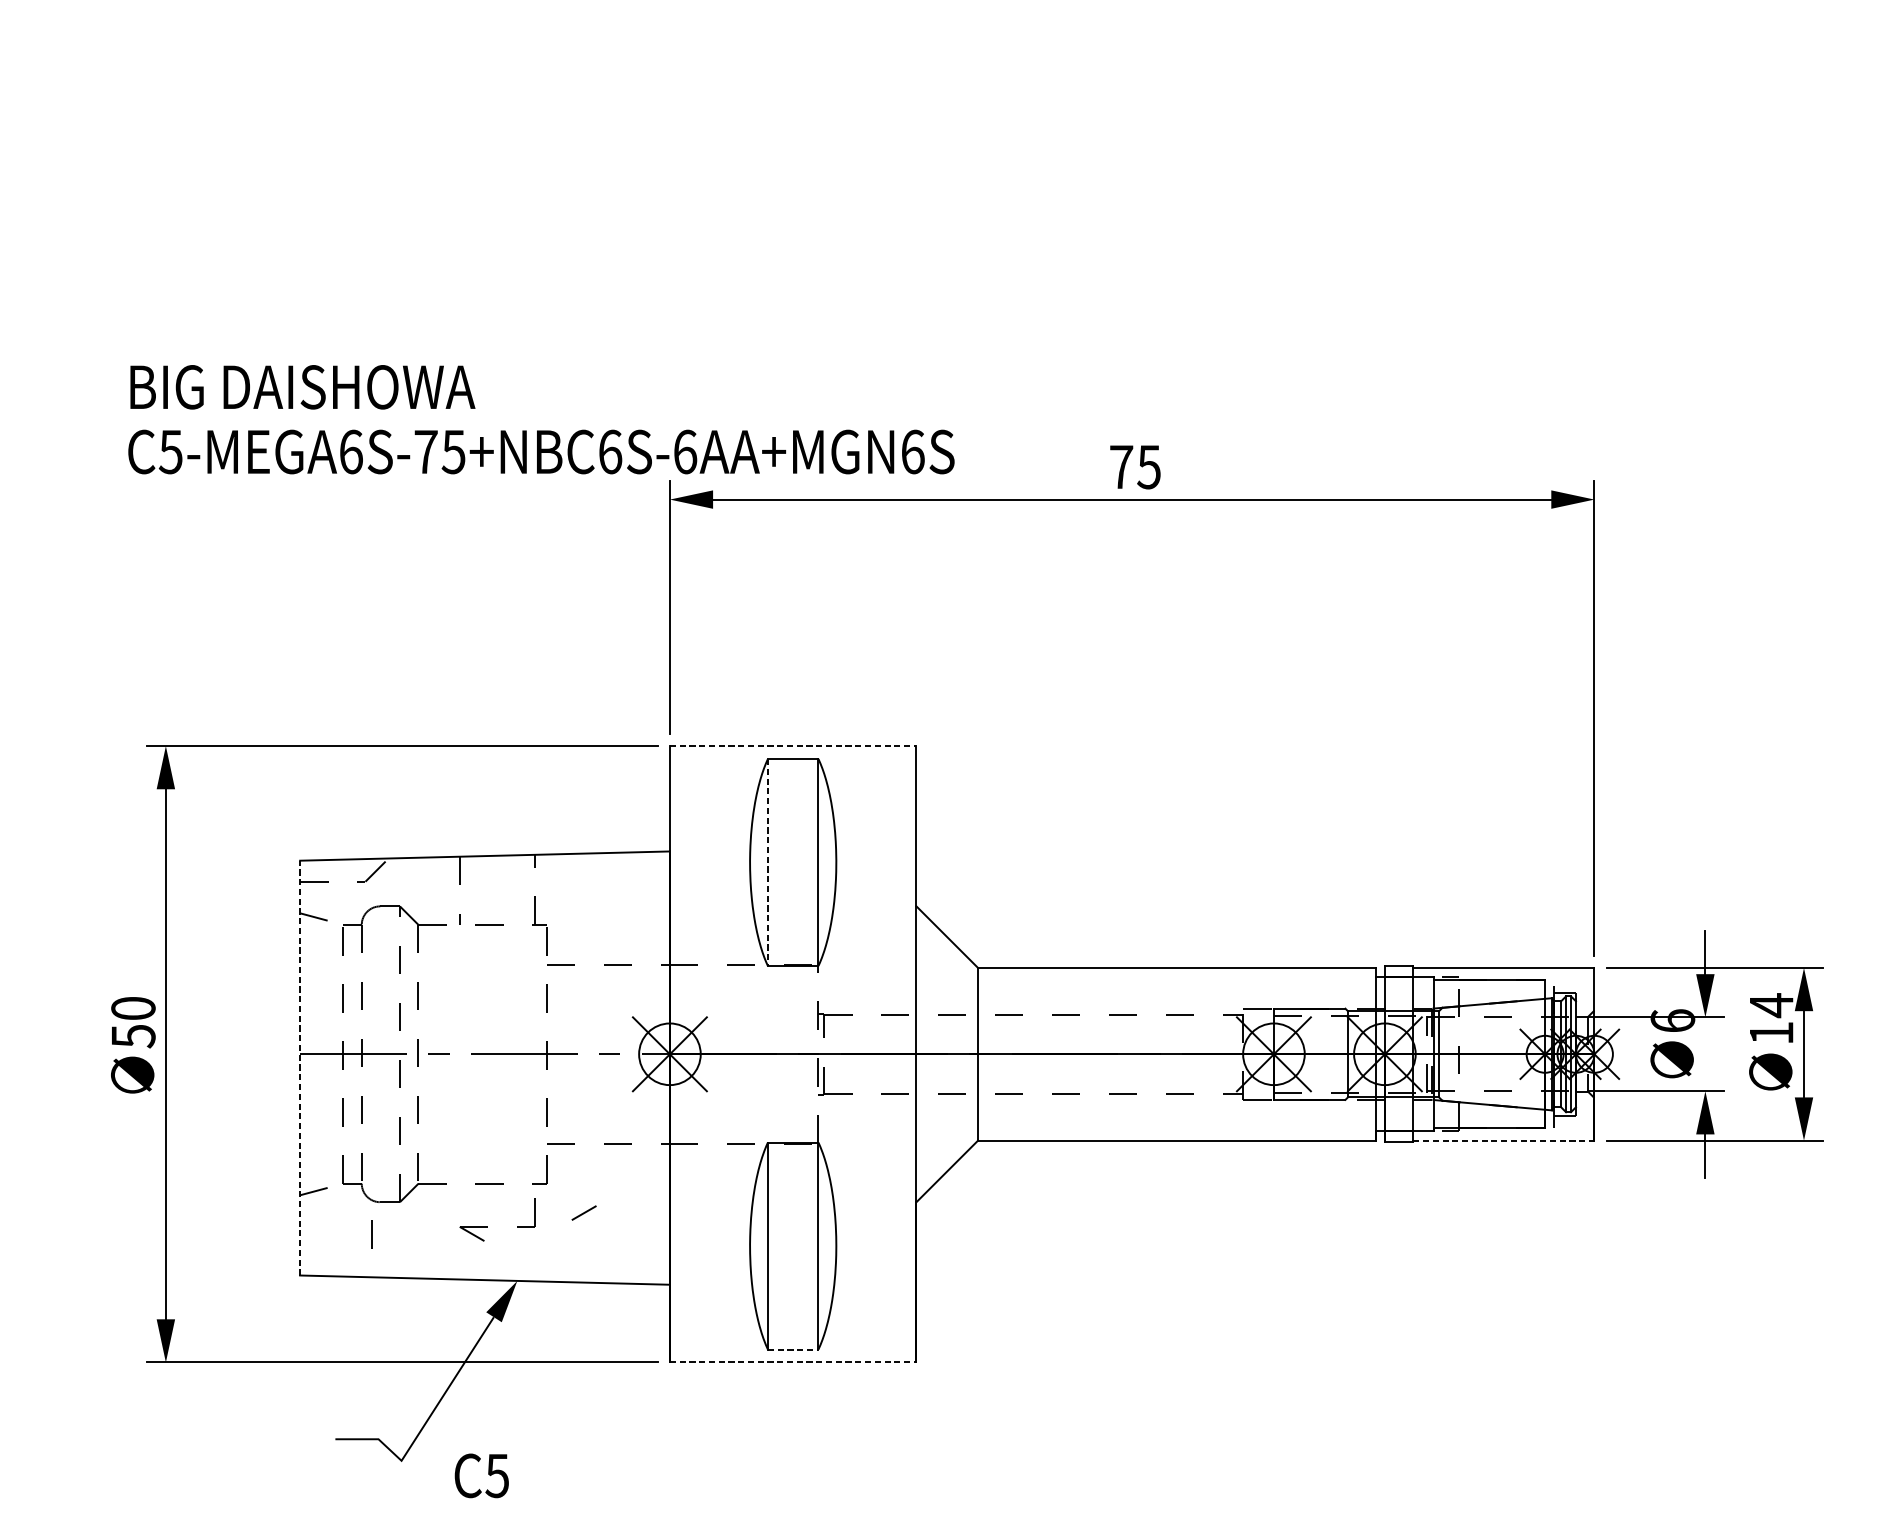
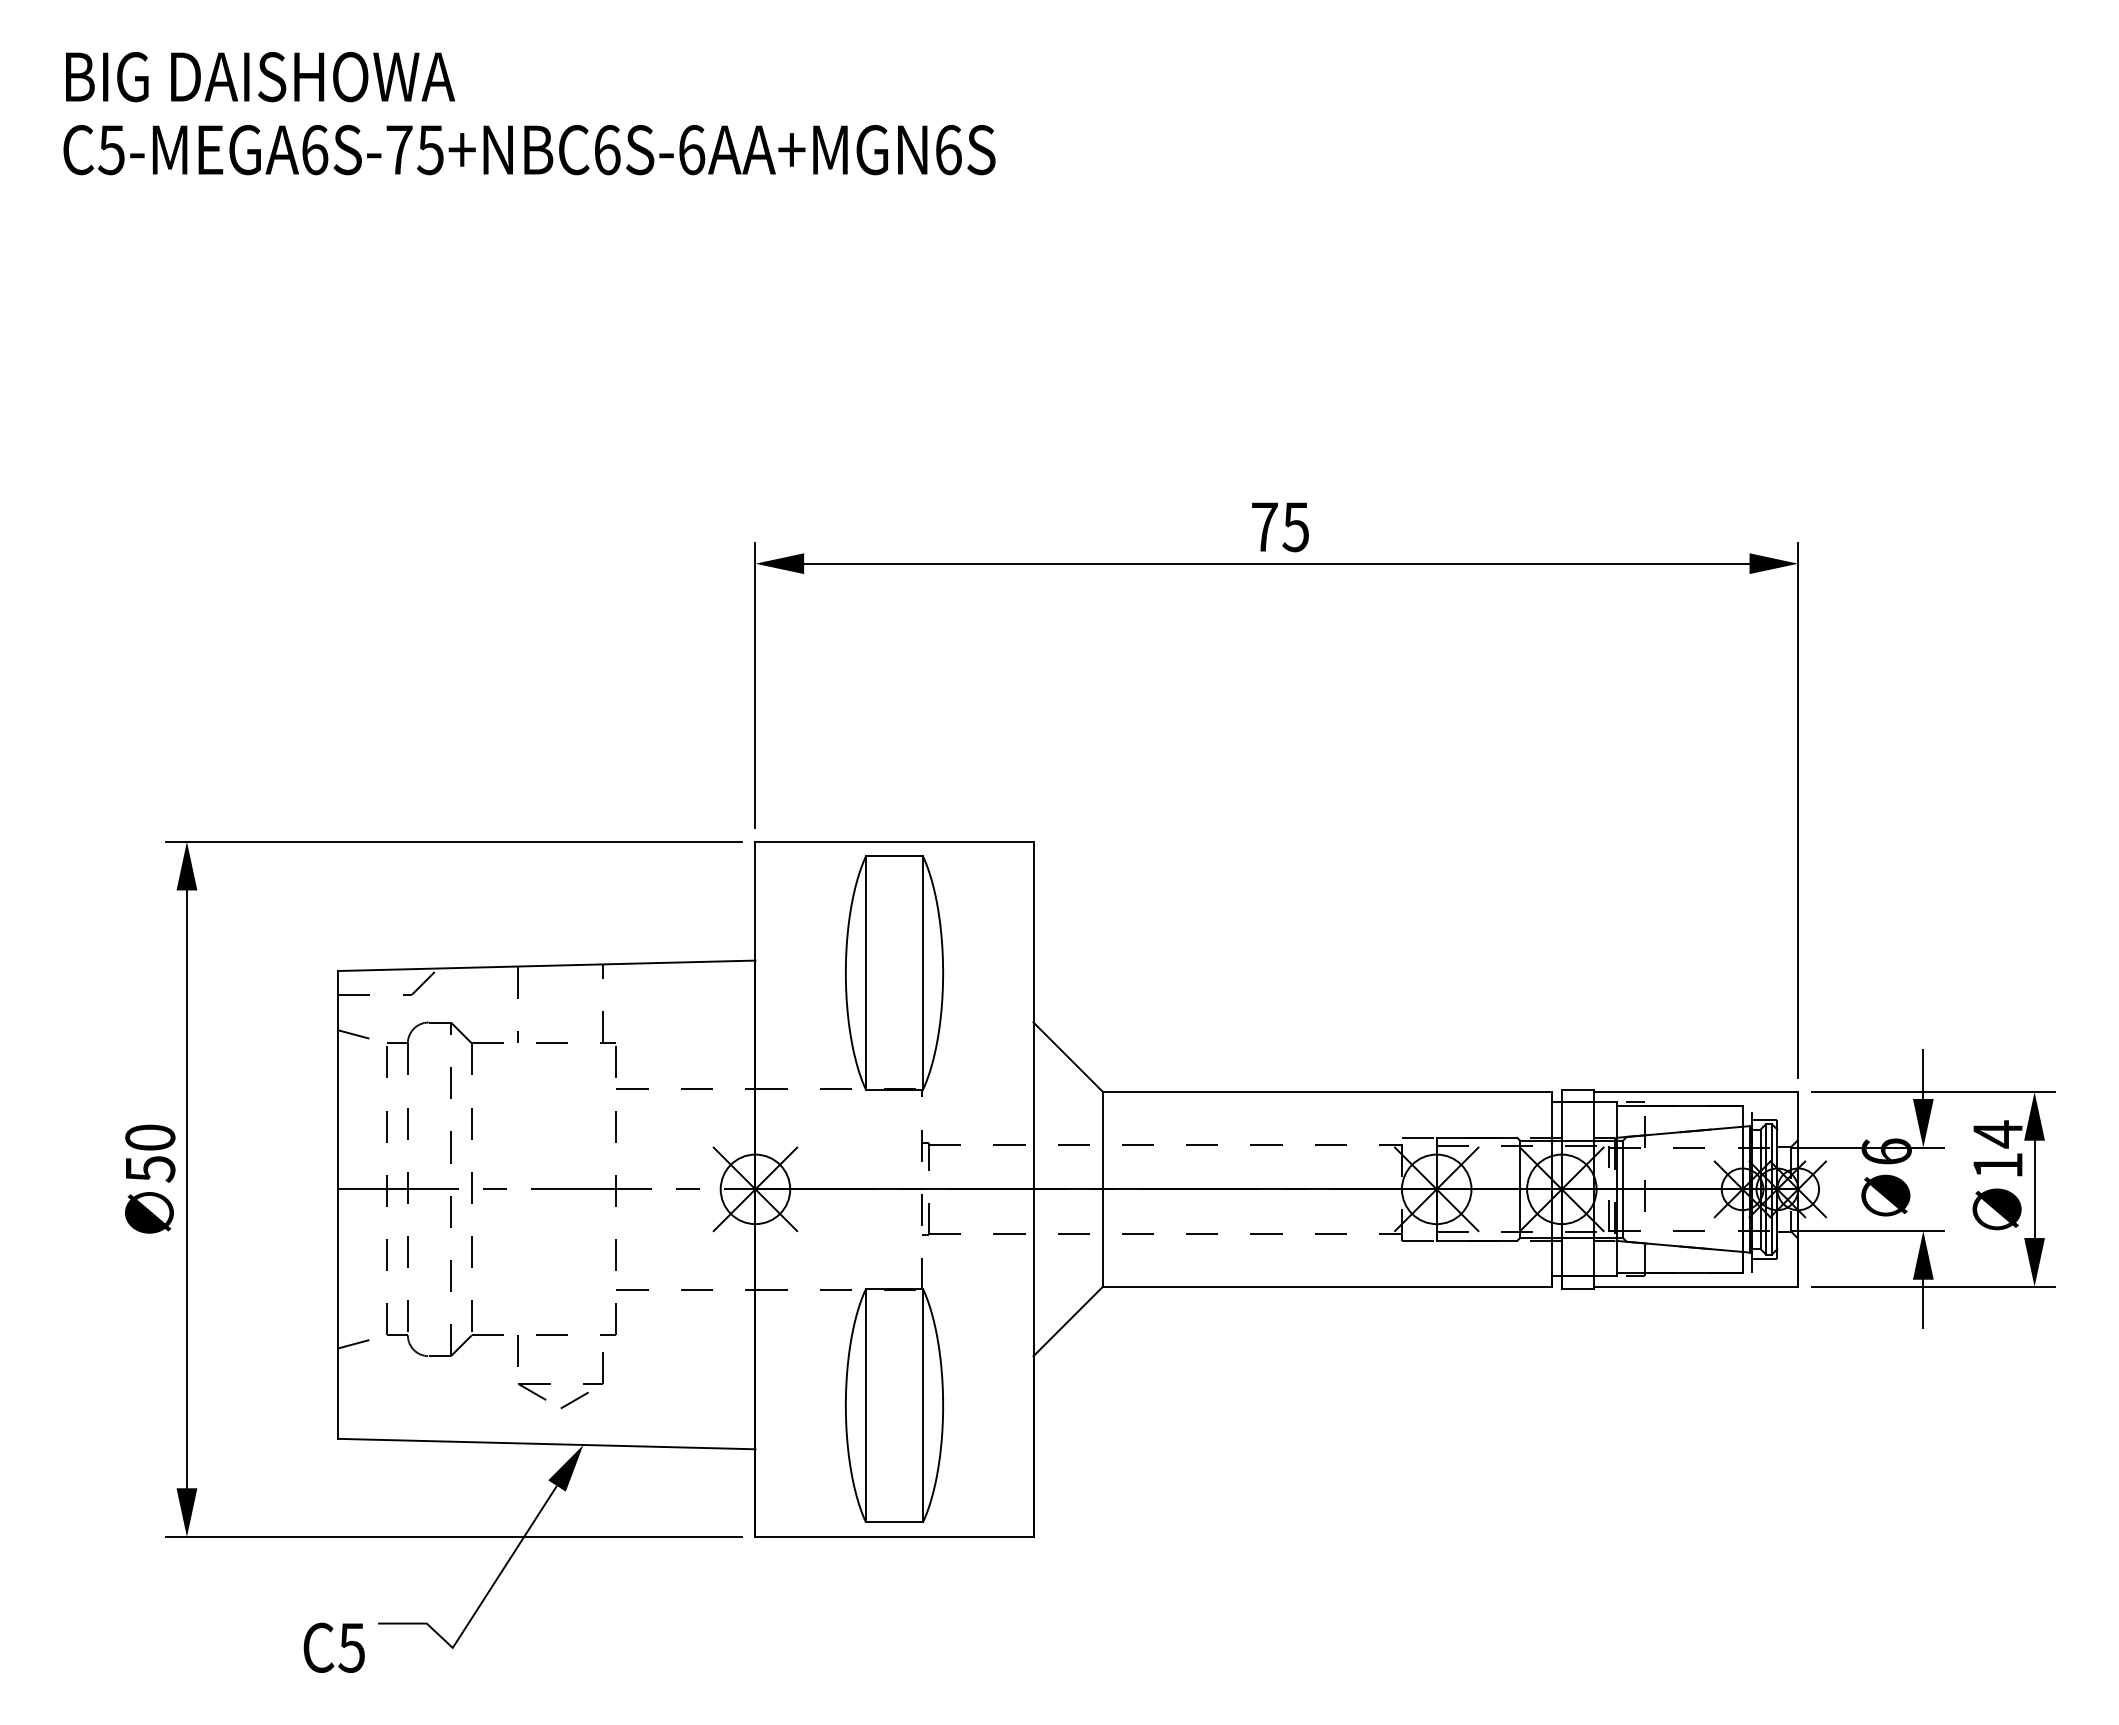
text: (541, 419) -> (529, 113), moved
line: (793, 745) -> (894, 841), dashed -> solid
line: (767, 862) -> (865, 973), dashed -> solid
line: (300, 1067) -> (338, 1204), dashed -> solid
line: (1504, 1140) -> (1696, 1286), dashed -> solid
line: (583, 1213) -> (574, 1400), moved
line: (371, 1233) -> (517, 1350), moved
line: (793, 1349) -> (894, 1522), dashed -> solid
line: (793, 1362) -> (894, 1536), dashed -> solid
text: (481, 1475) -> (333, 1647), moved

